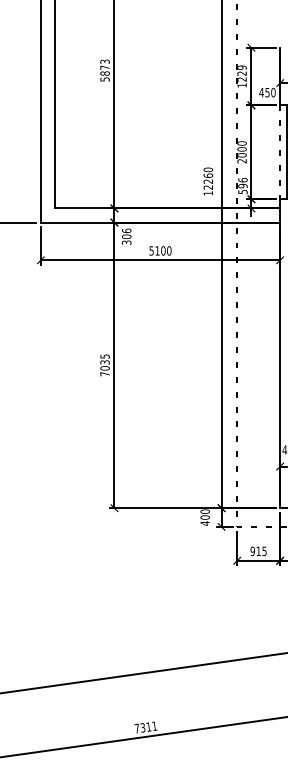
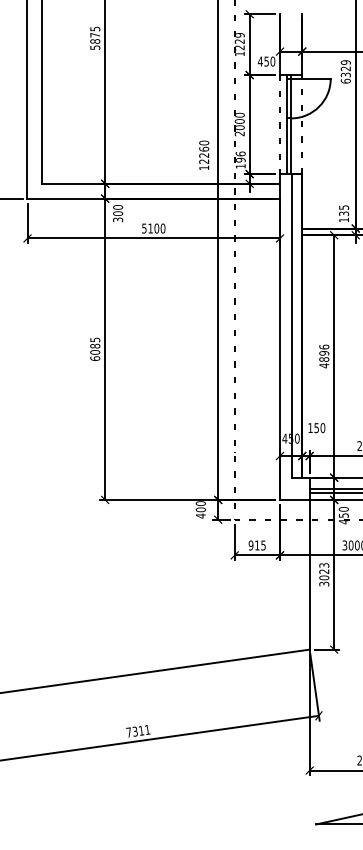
text: (104, 62) -> (94, 29), 5873 -> 5875
text: (242, 192) -> (240, 166), 596 -> 196
text: (126, 230) -> (117, 207), 306 -> 300
text: (105, 367) -> (95, 351), 7035 -> 6085

